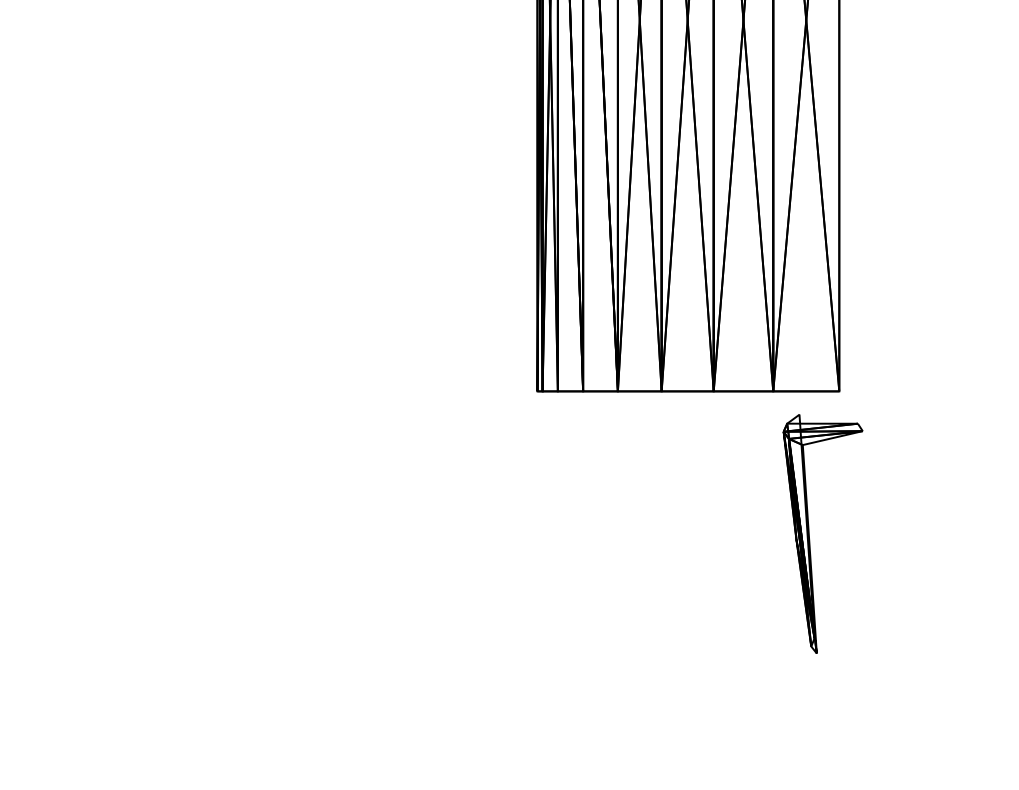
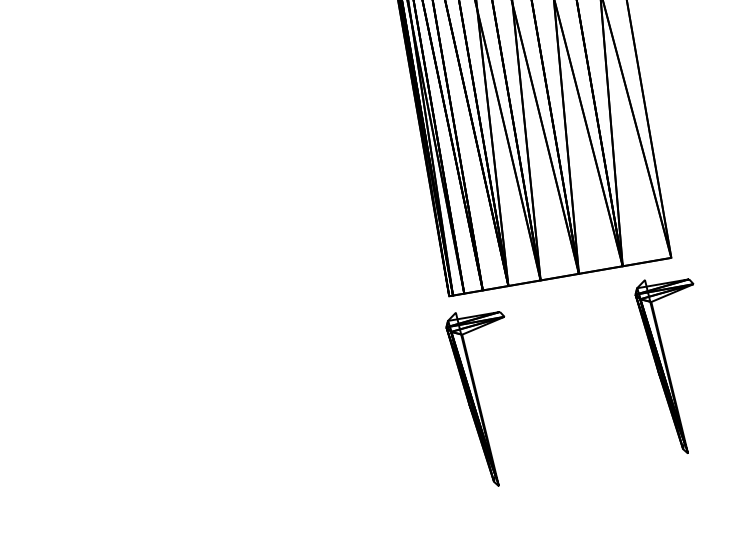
part: (552, 533) -> (478, 398), added

